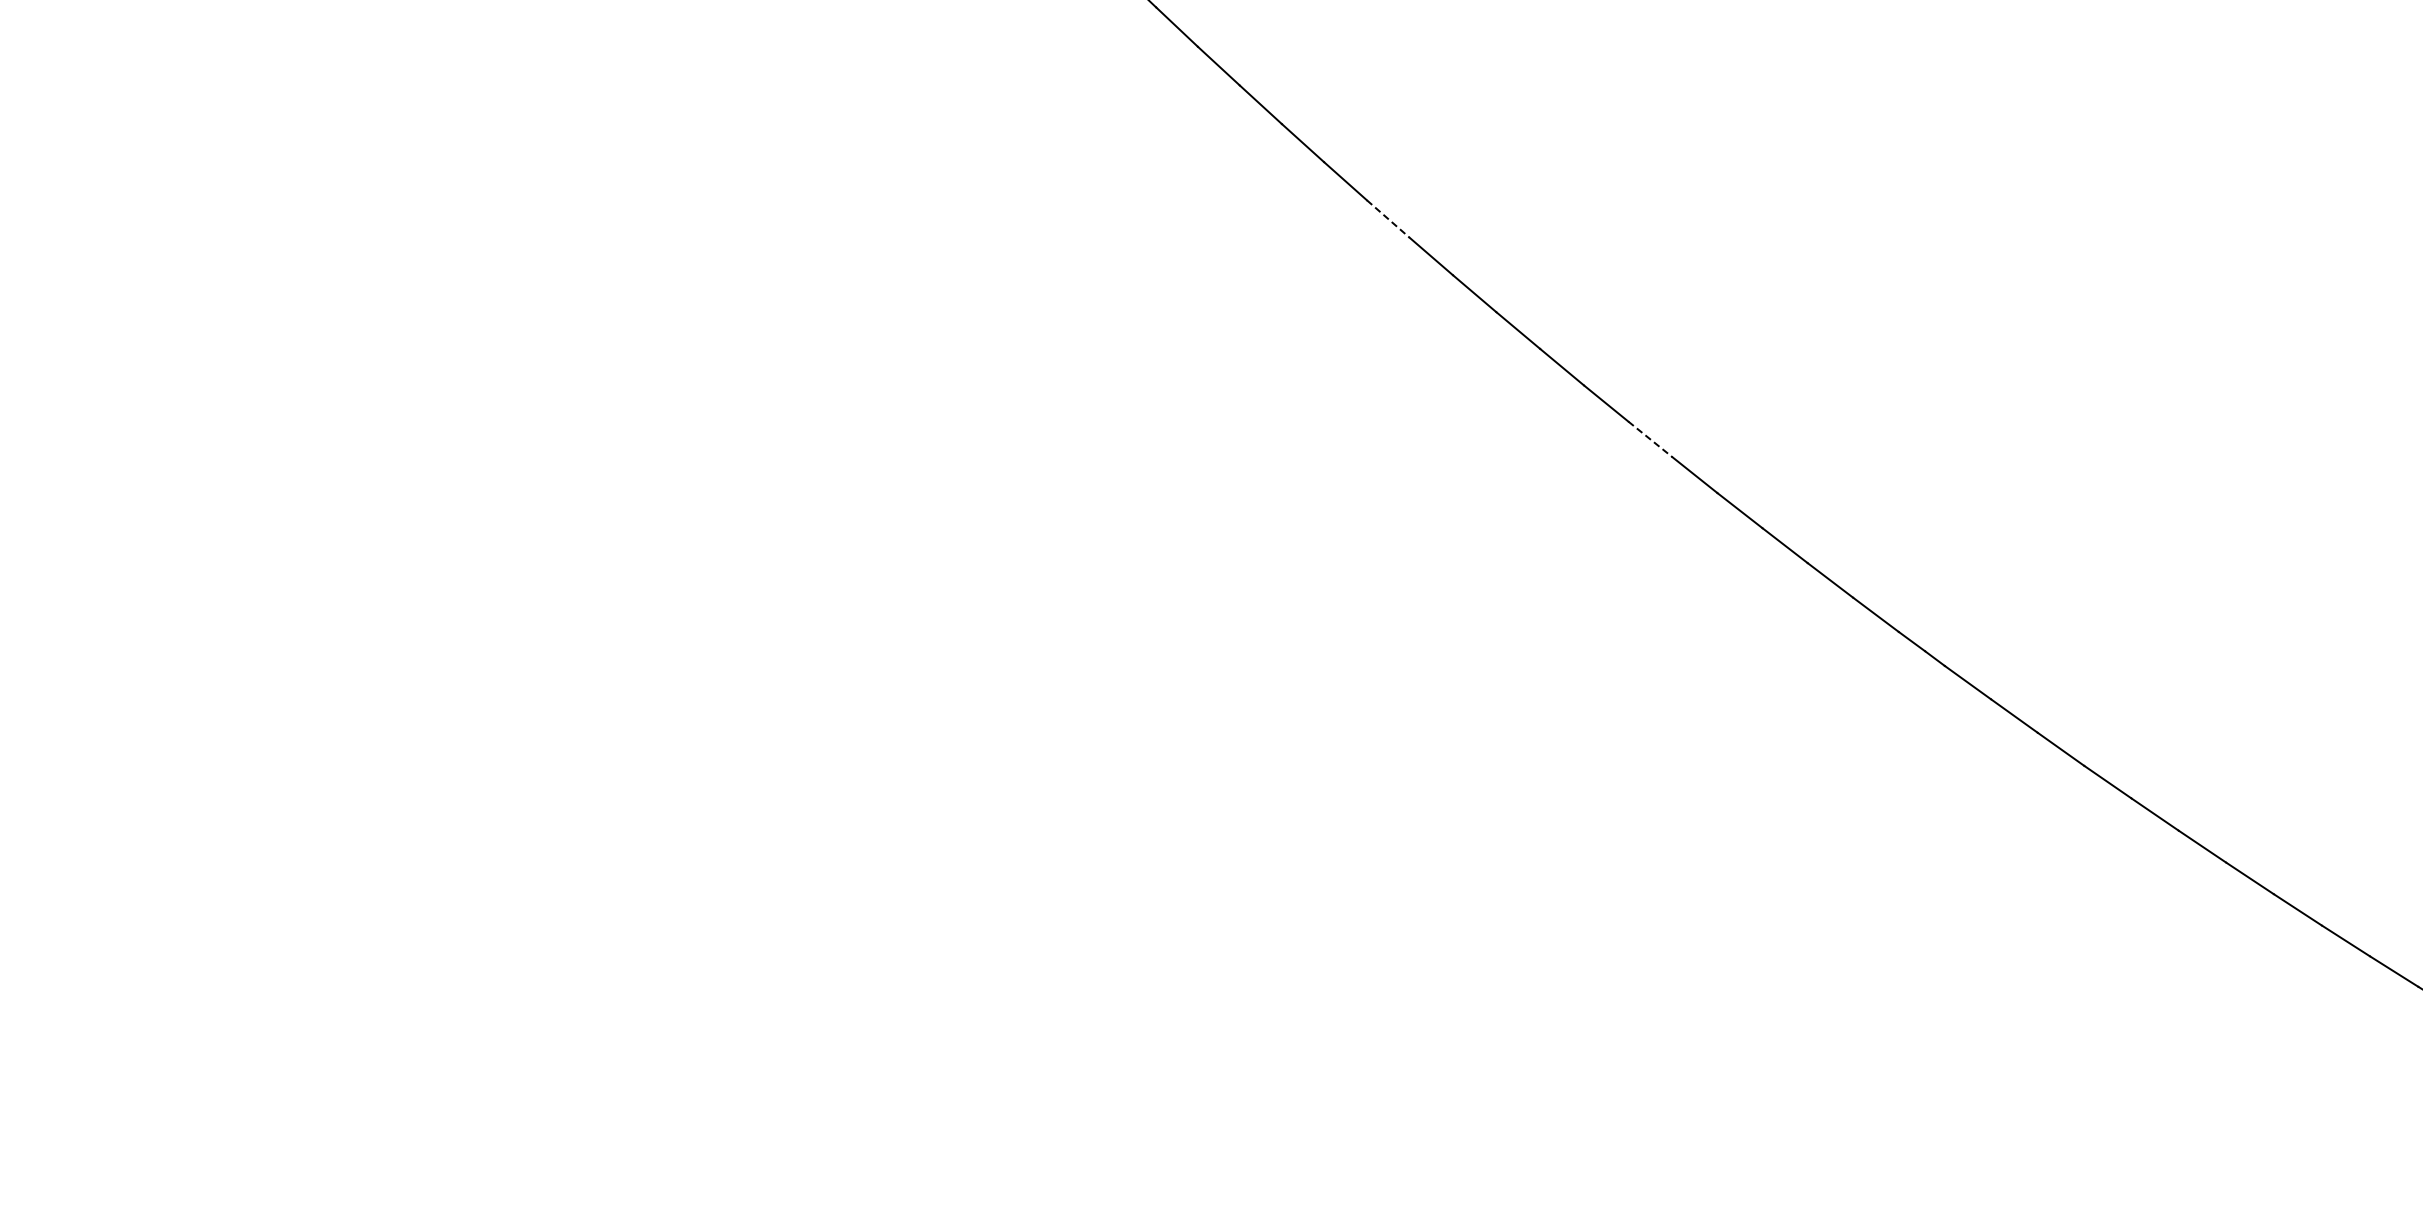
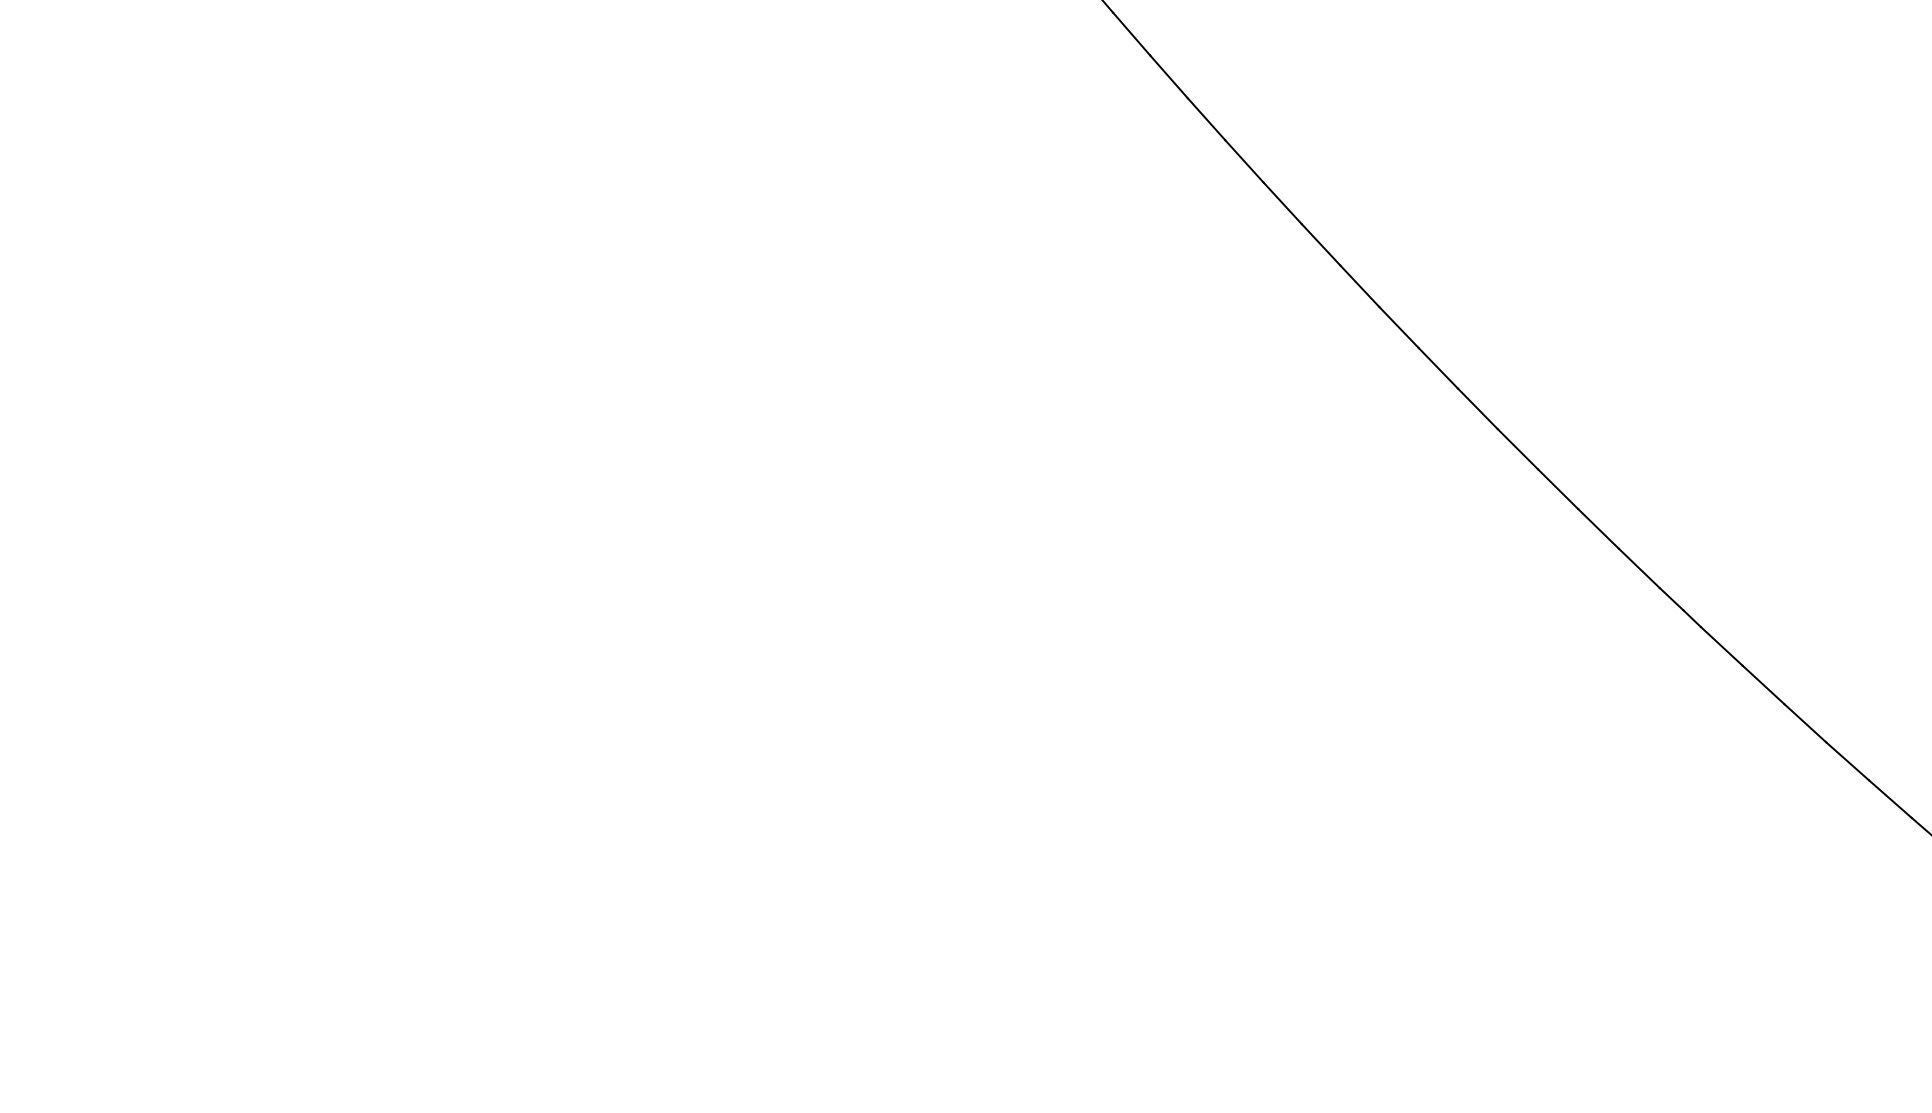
line: (1388, 219) -> (1206, 119), dashed -> solid
line: (1650, 439) -> (1438, 368), dashed -> solid

